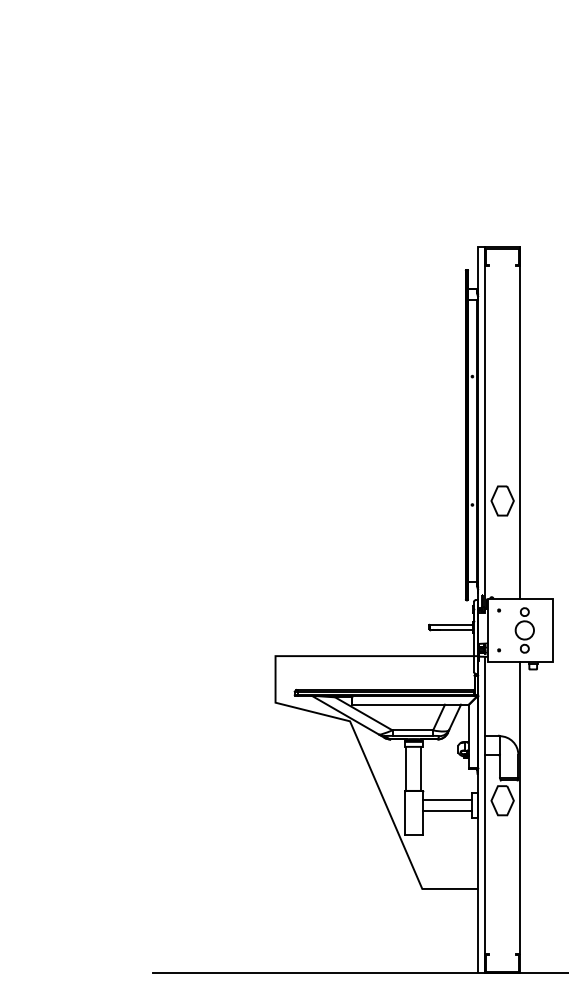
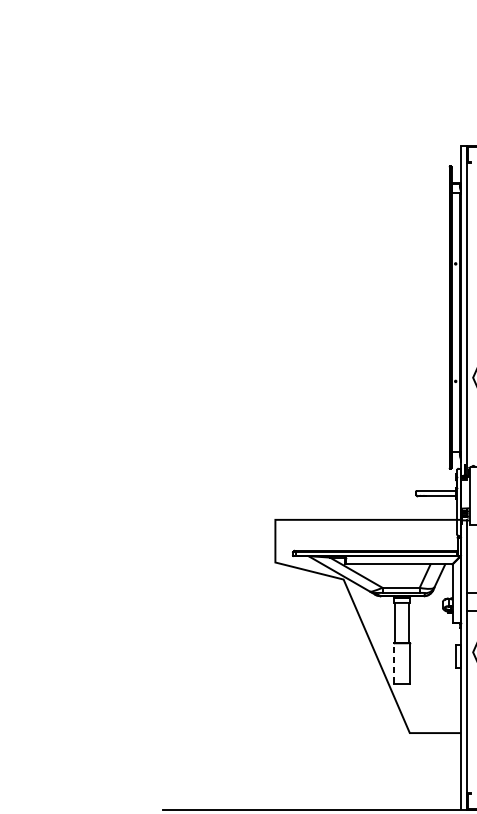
line: (447, 799) -> (432, 651), removed
line: (447, 811) -> (432, 662), removed
line: (404, 812) -> (393, 663), solid -> dashed

